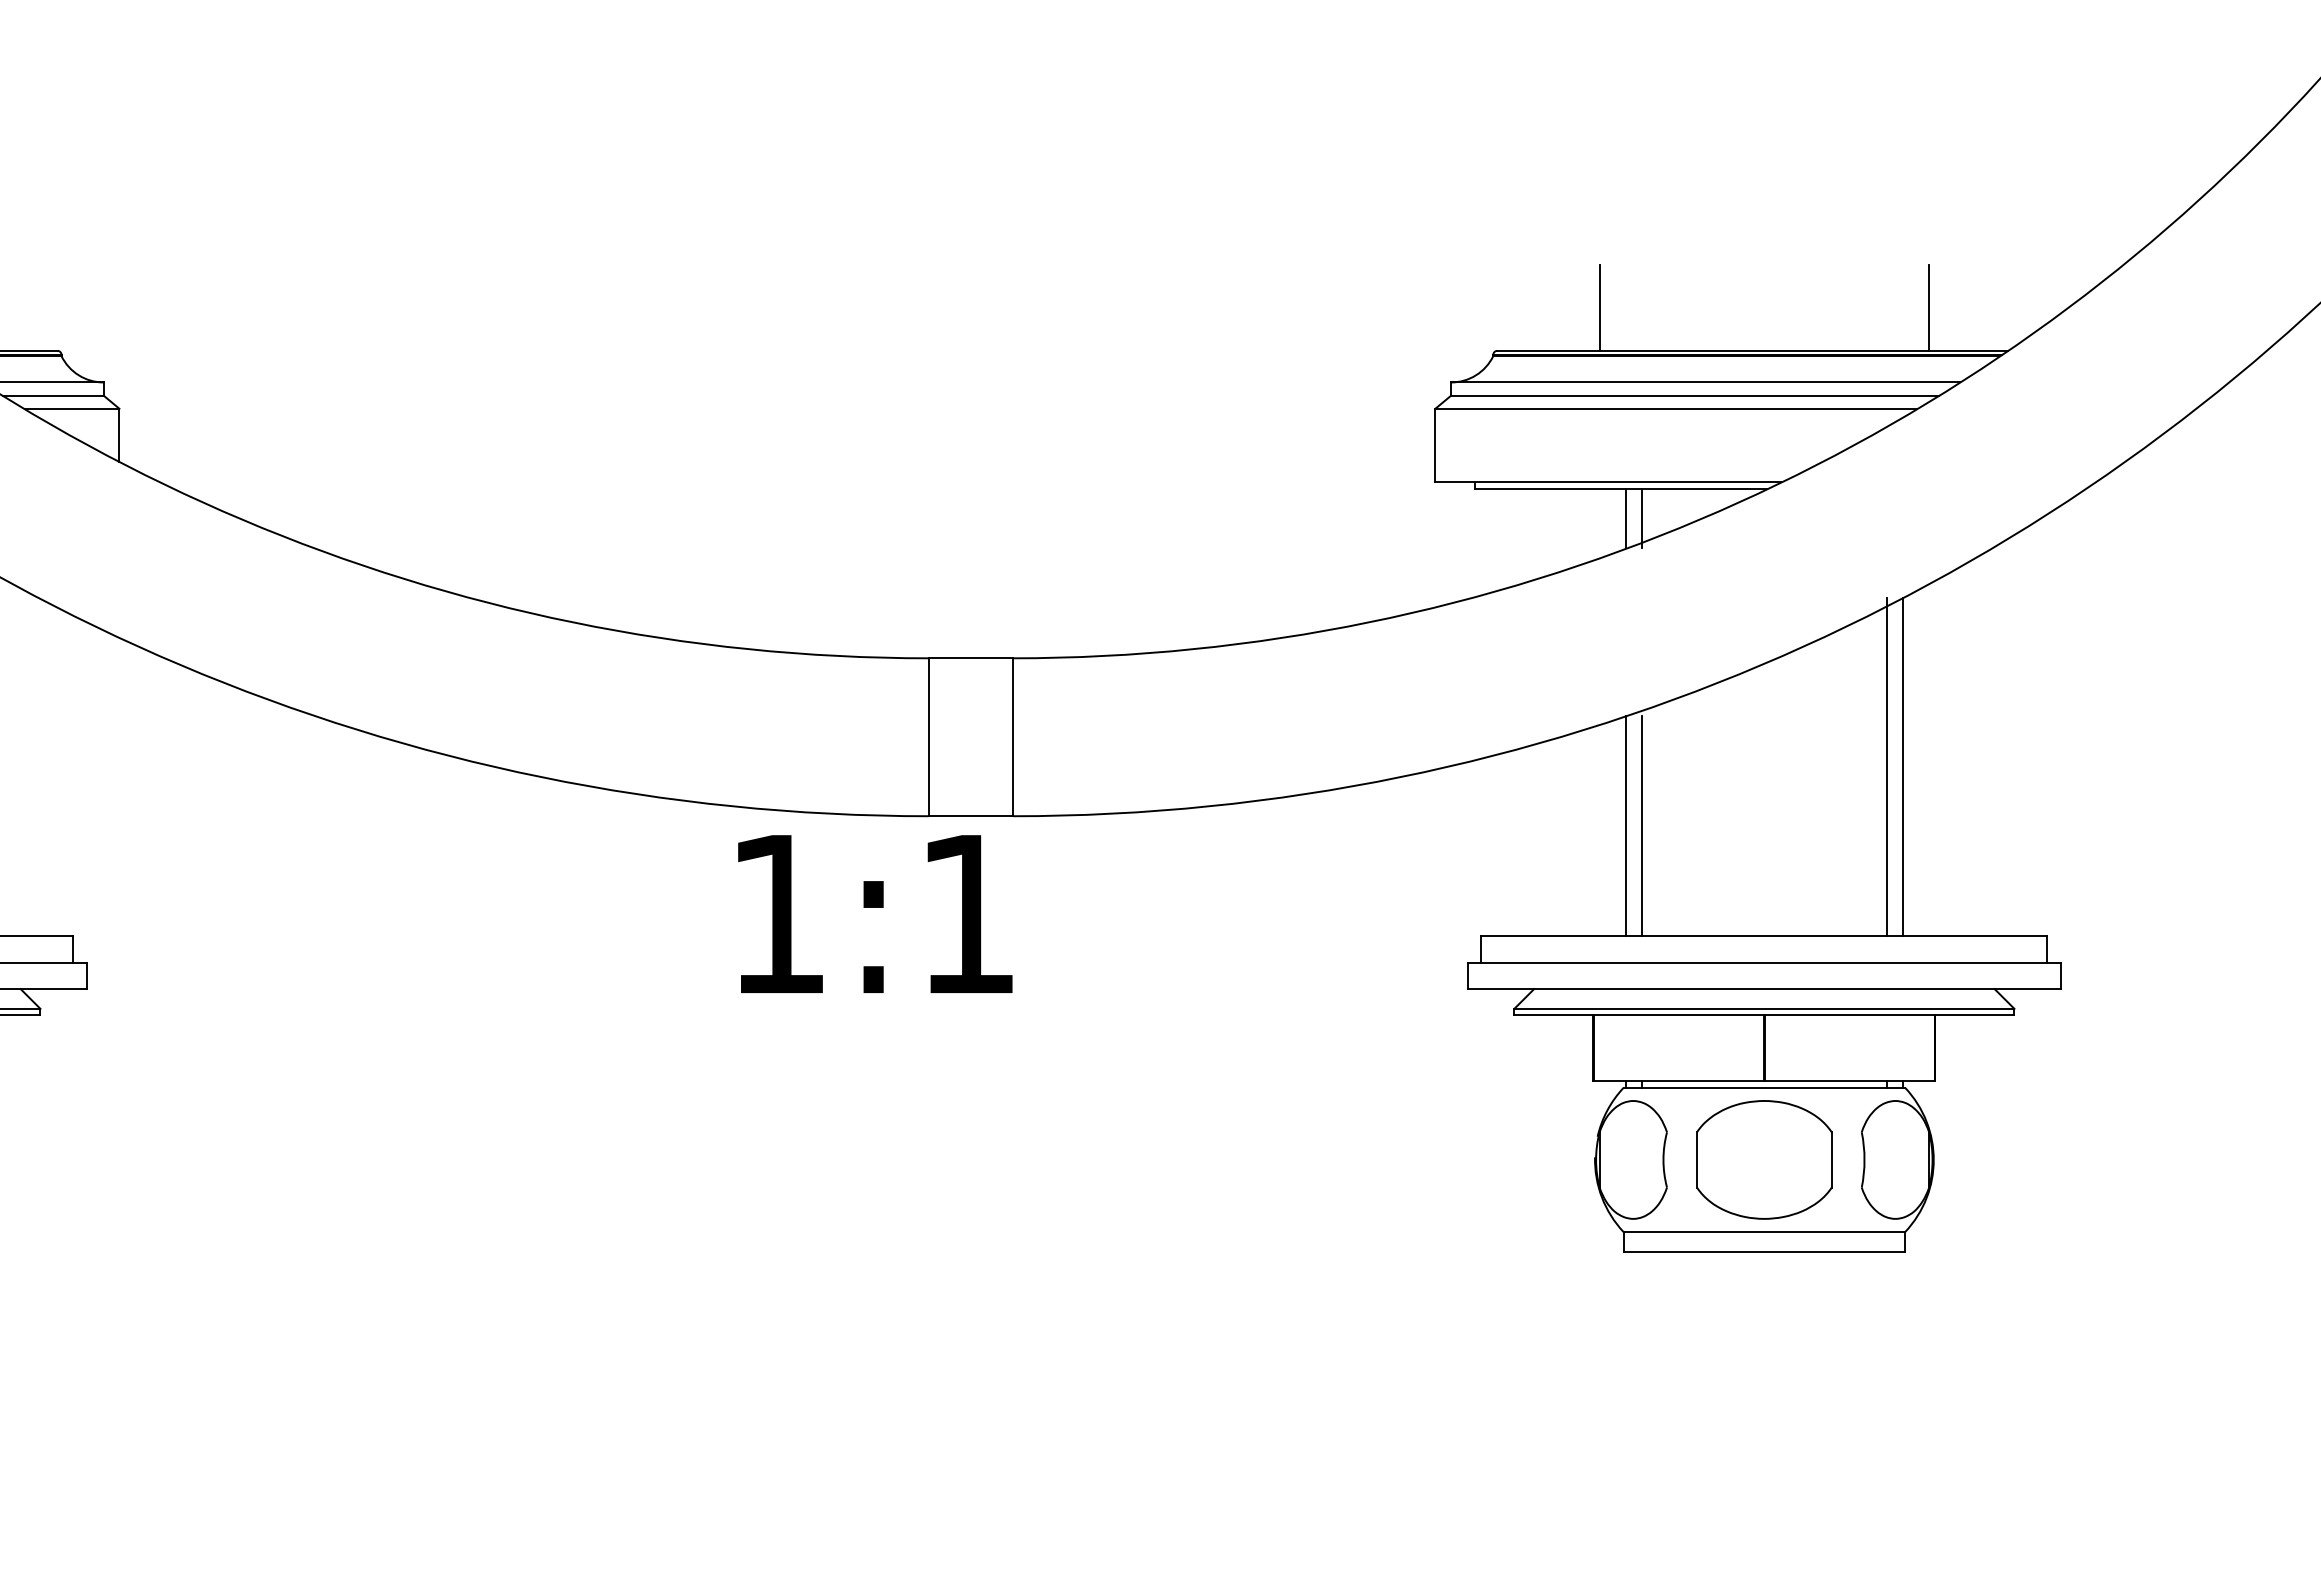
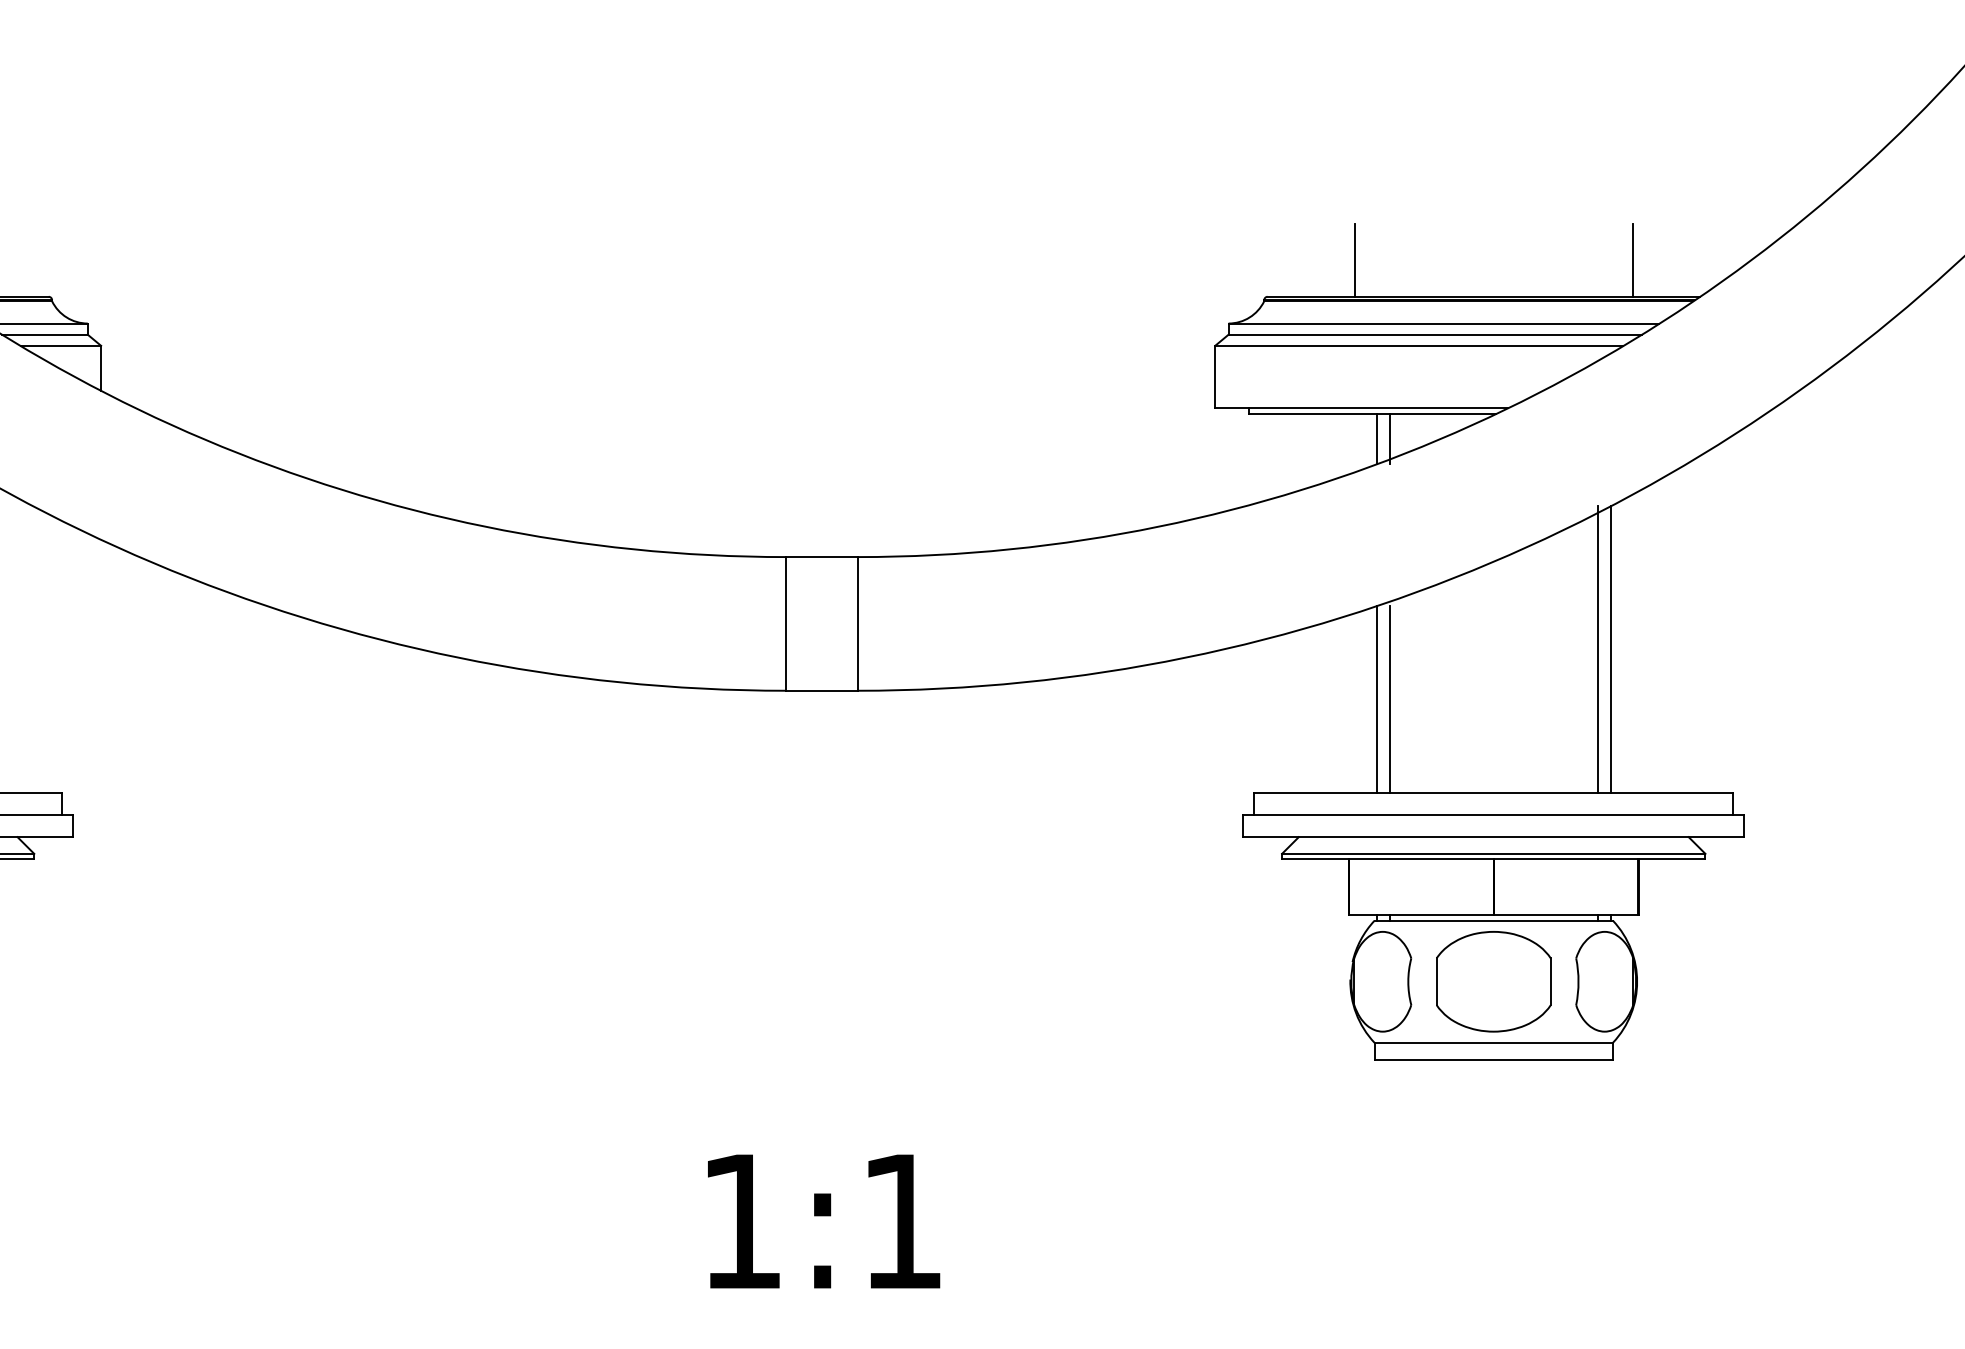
text: (875, 913) -> (824, 1220), moved

